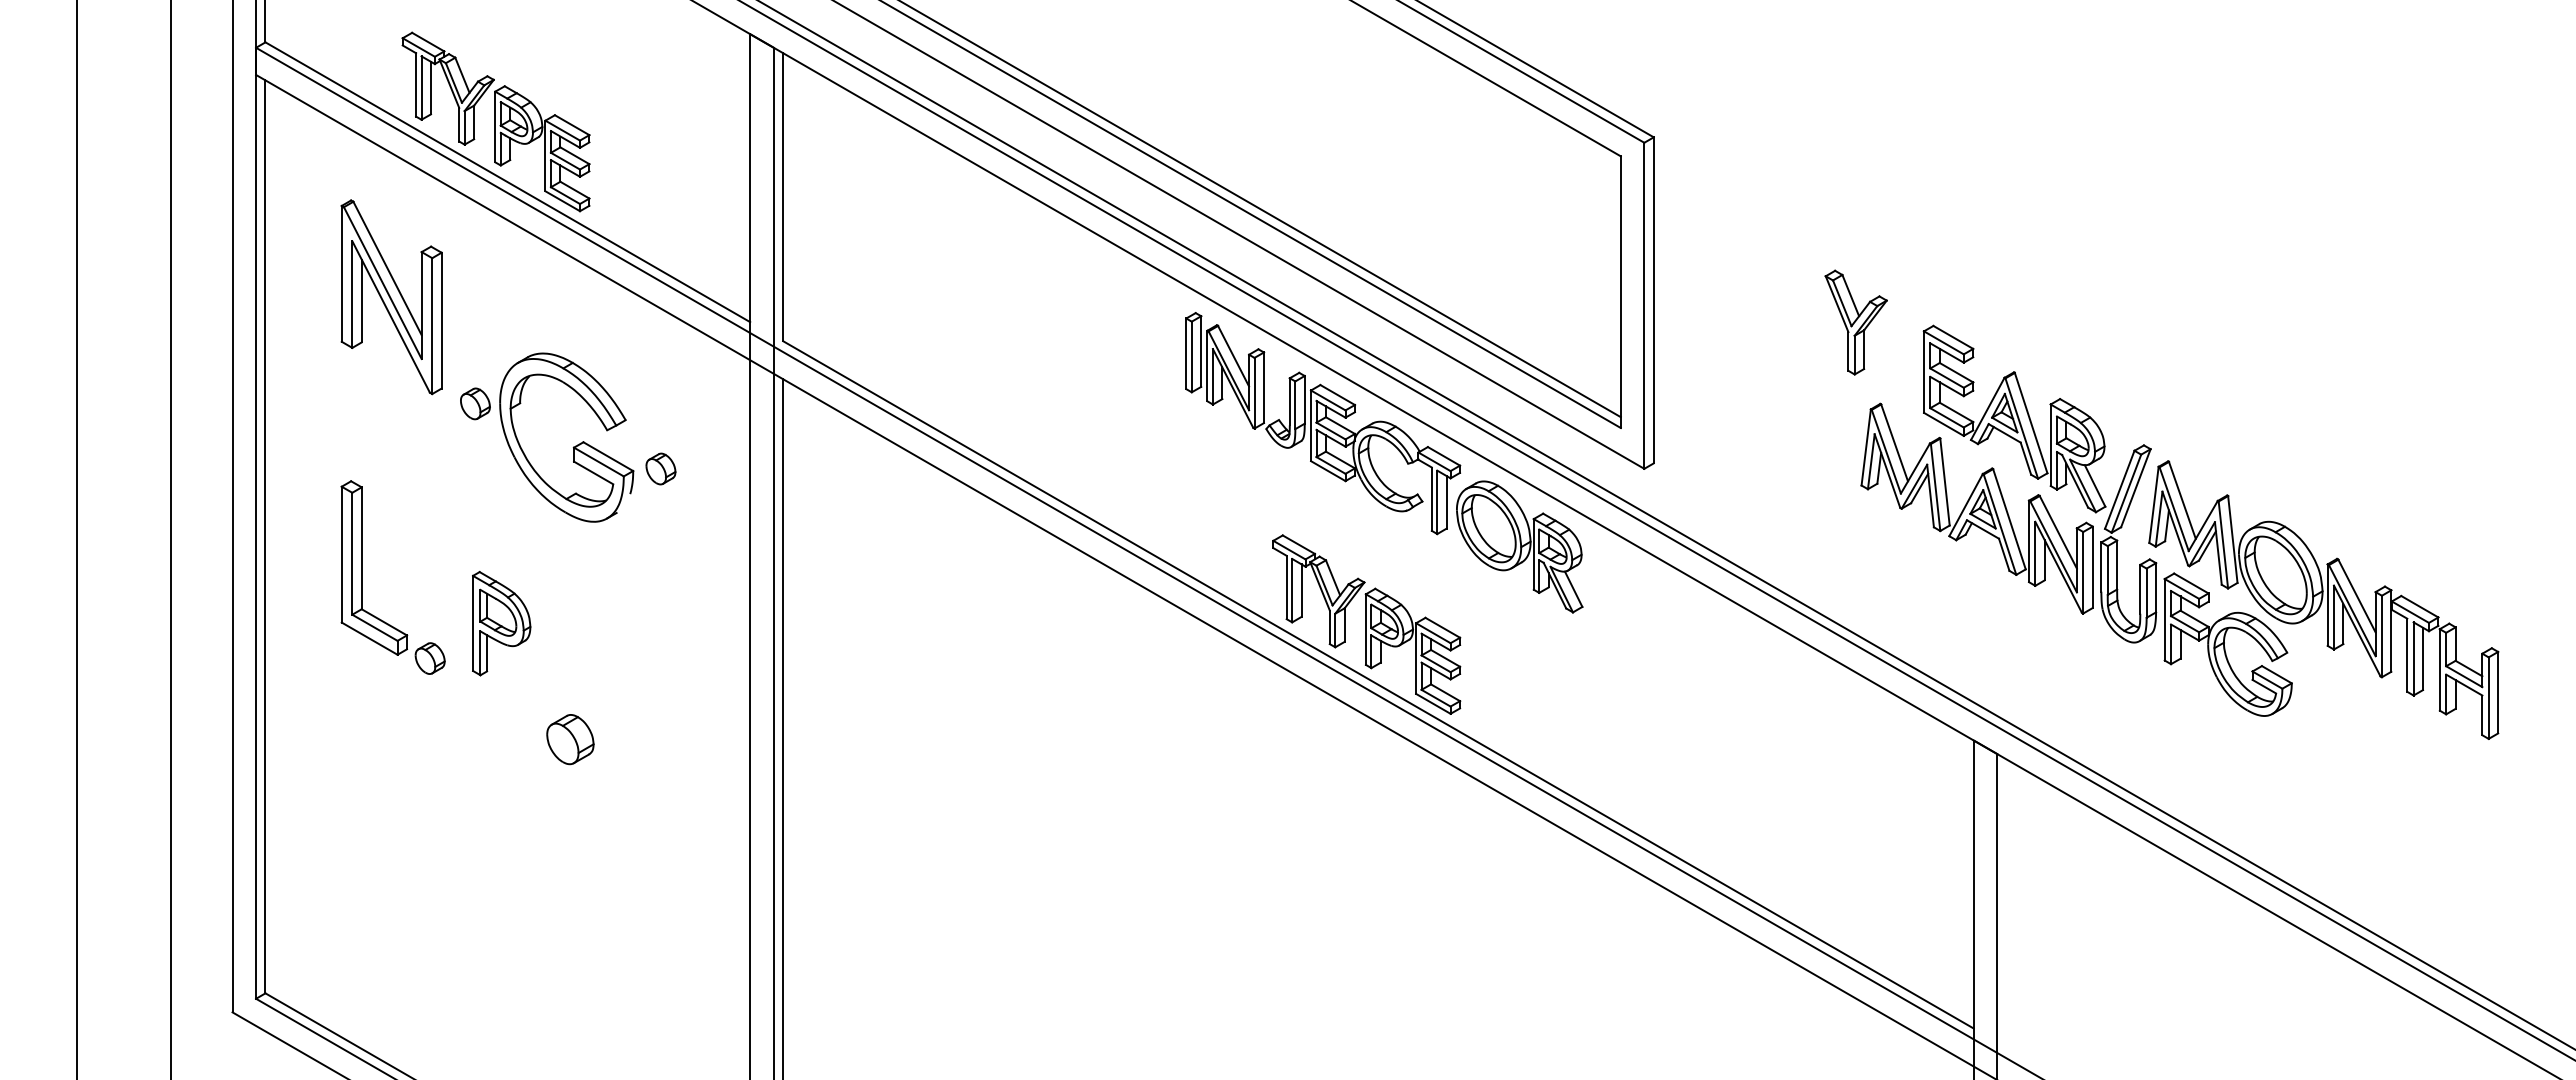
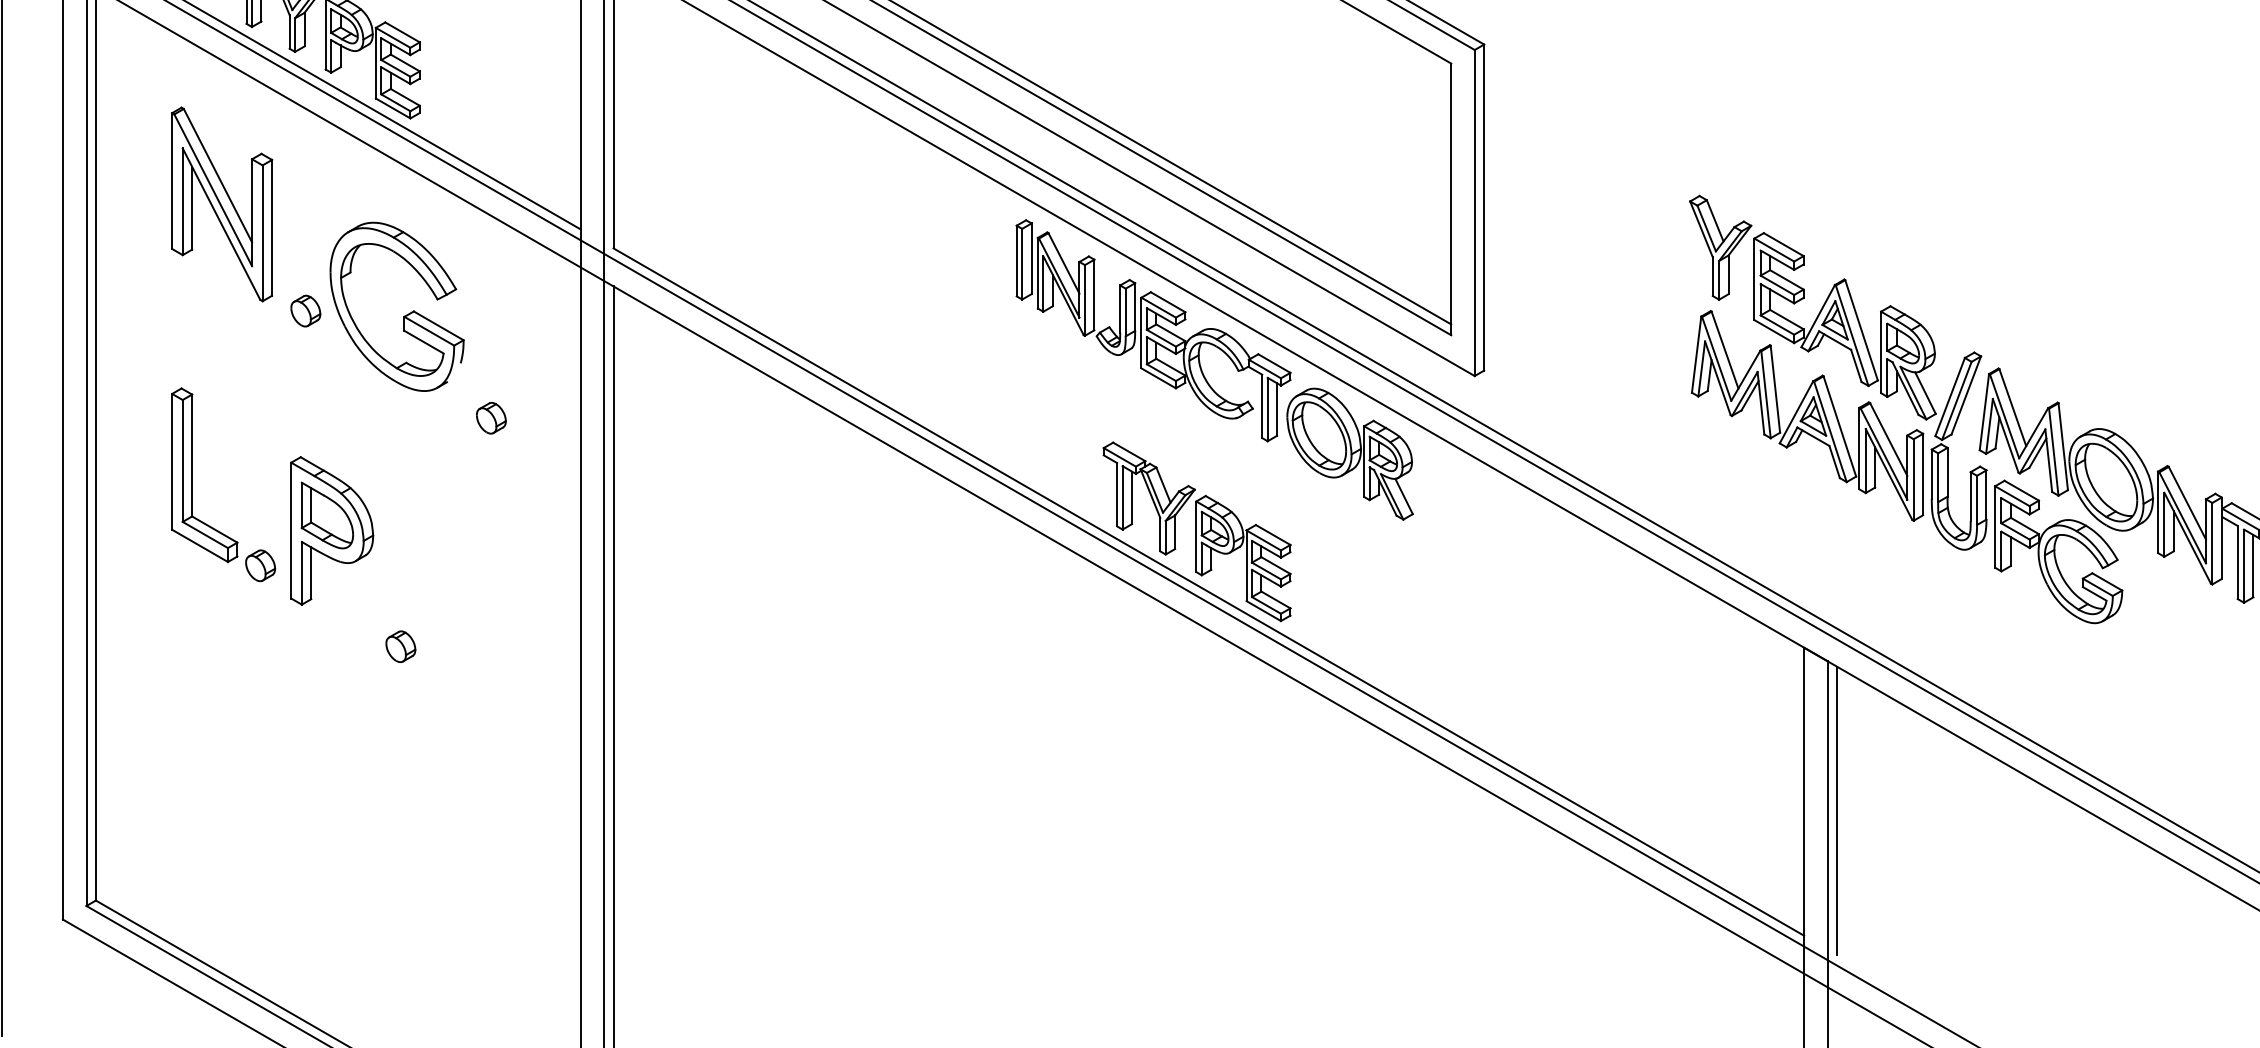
part: (1855, 322) -> (1719, 247), moved
part: (573, 446) -> (403, 315), moved
part: (660, 468) -> (490, 417), moved
part: (501, 623) -> (331, 530), size x1.43
part: (570, 739) -> (400, 646), size x0.62
line: (2006, 903) -> (1836, 810), added

